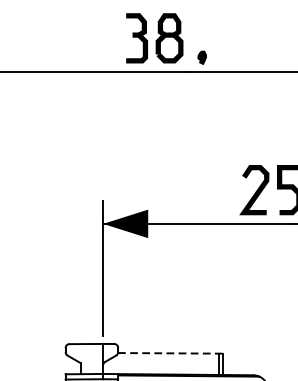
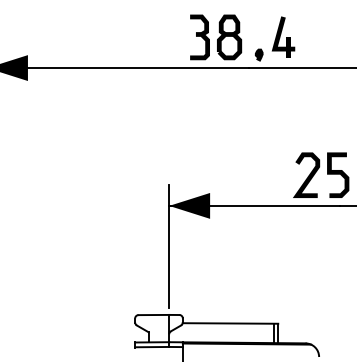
part: (229, 37) -> (283, 36), added
line: (170, 353) -> (230, 323), dashed -> solid

